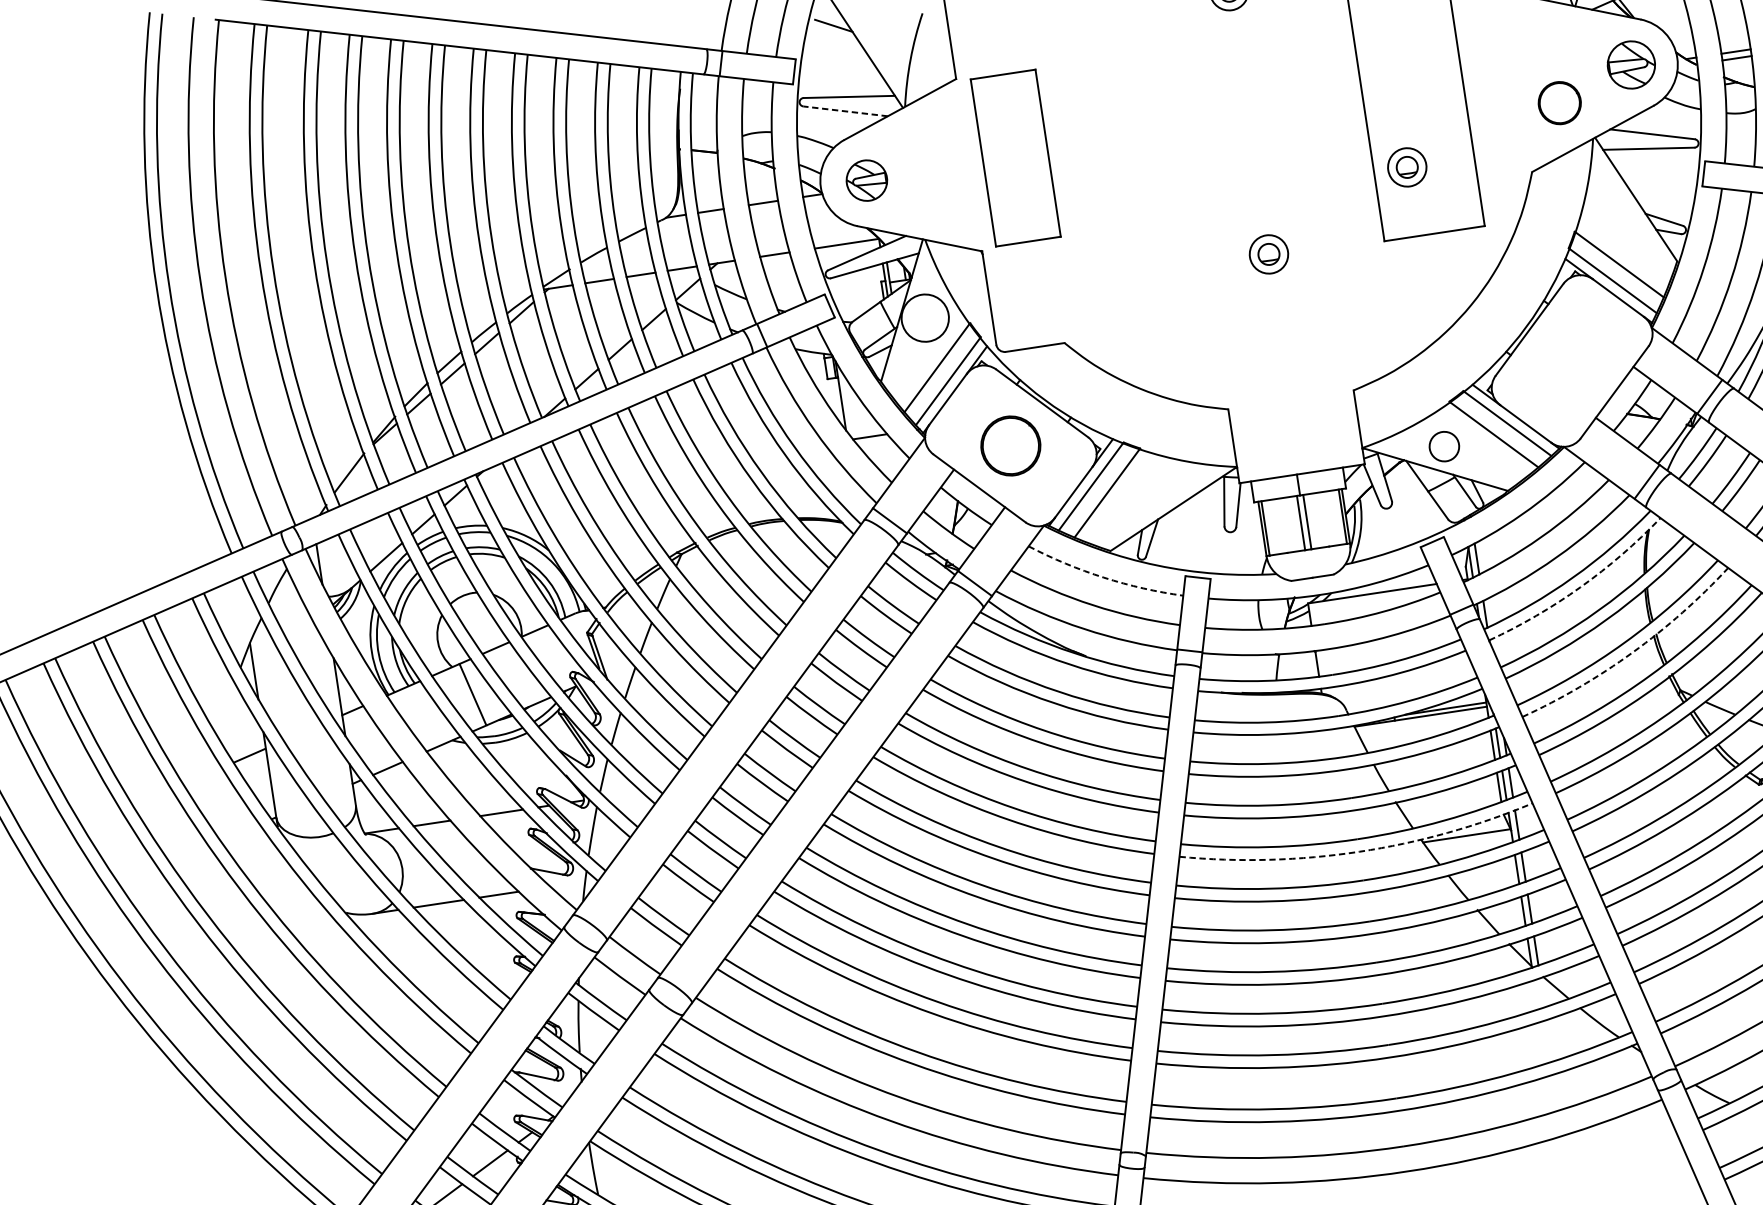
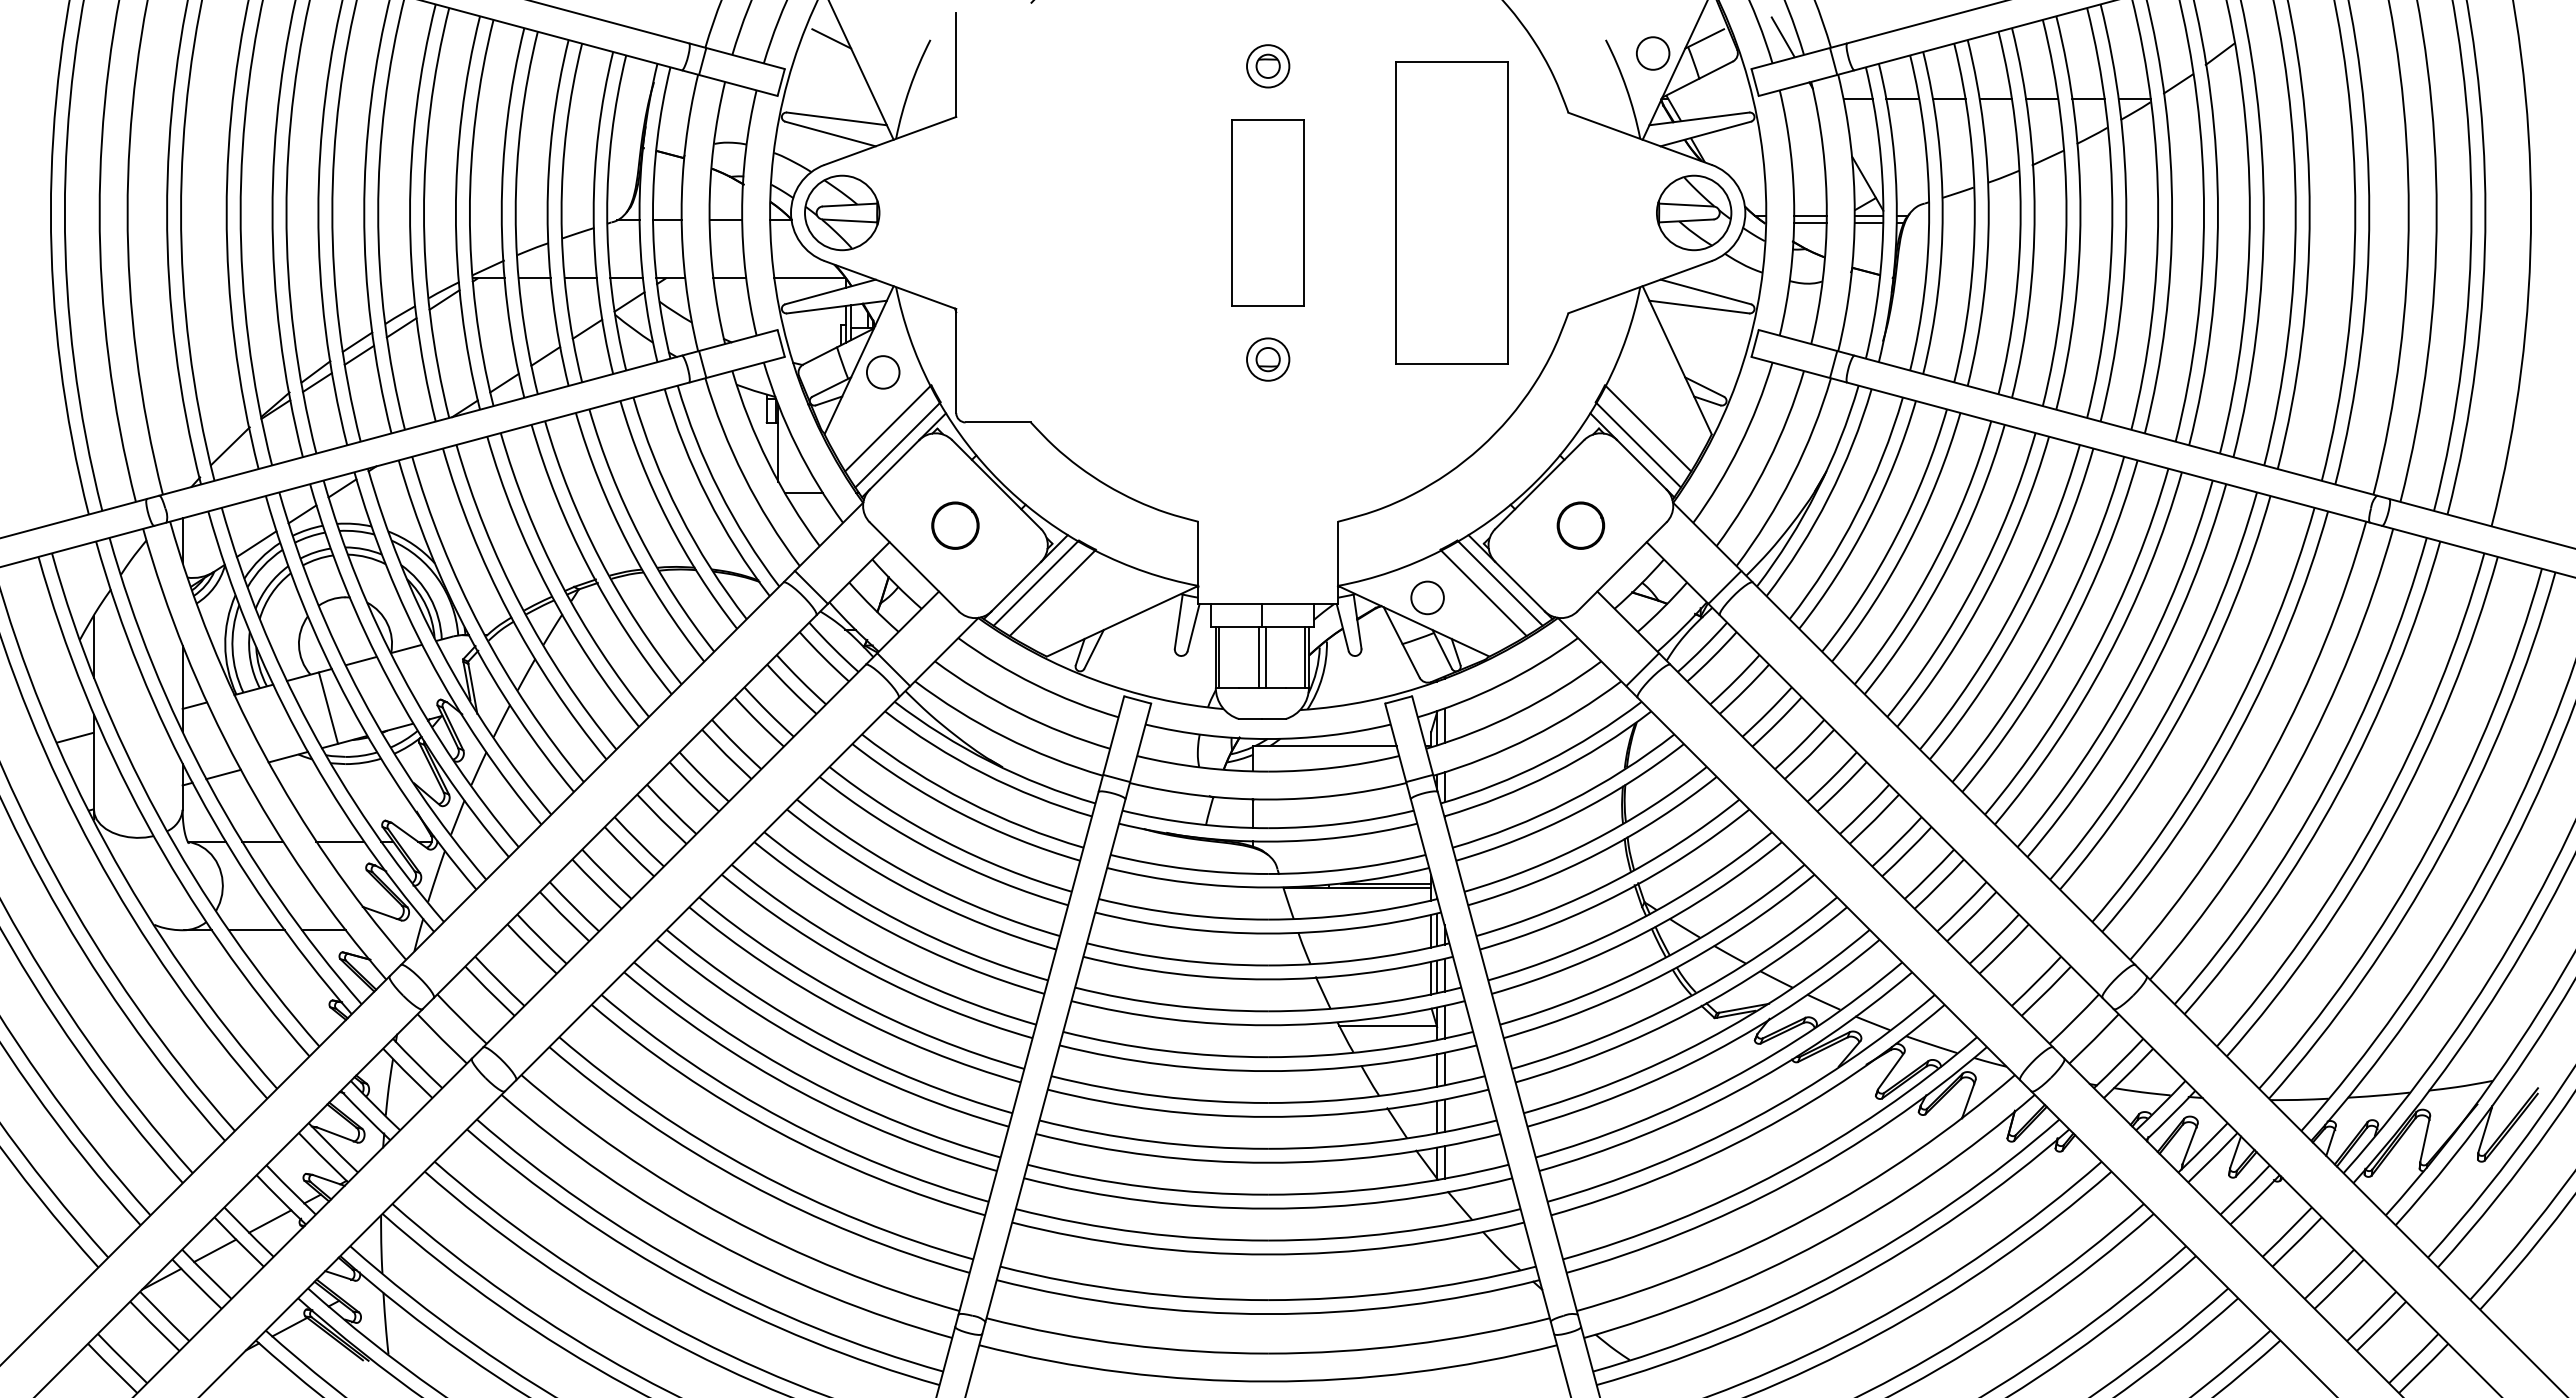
part: (1631, 64) -> (1694, 212), size x1.43
part: (1559, 103) -> (1580, 525), moved
line: (845, 111) -> (830, 134), dashed -> solid
part: (1015, 157) -> (1267, 212), moved
part: (1407, 167) -> (1433, 287), removed
part: (867, 180) -> (842, 212), size x1.67
circle: (924, 318) -> (882, 372), size x0.62
circle: (1010, 445) -> (955, 525), size x0.71
arc: (1104, 577) -> (1035, 684), dashed -> solid
arc: (1580, 587) -> (1552, 773), dashed -> solid
arc: (1632, 652) -> (1598, 853), dashed -> solid
arc: (1359, 851) -> (1268, 1025), dashed -> solid

